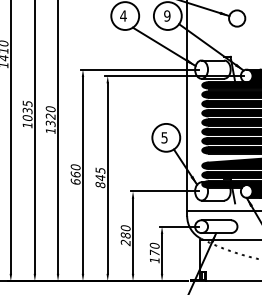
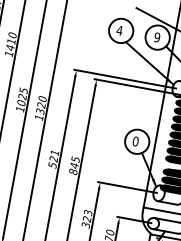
text: (27, 110) -> (22, 96), 1035 -> 1025
text: (164, 137) -> (135, 141), 5 -> 0
text: (75, 174) -> (53, 158), 660 -> 521
text: (125, 235) -> (86, 219), 280 -> 323

